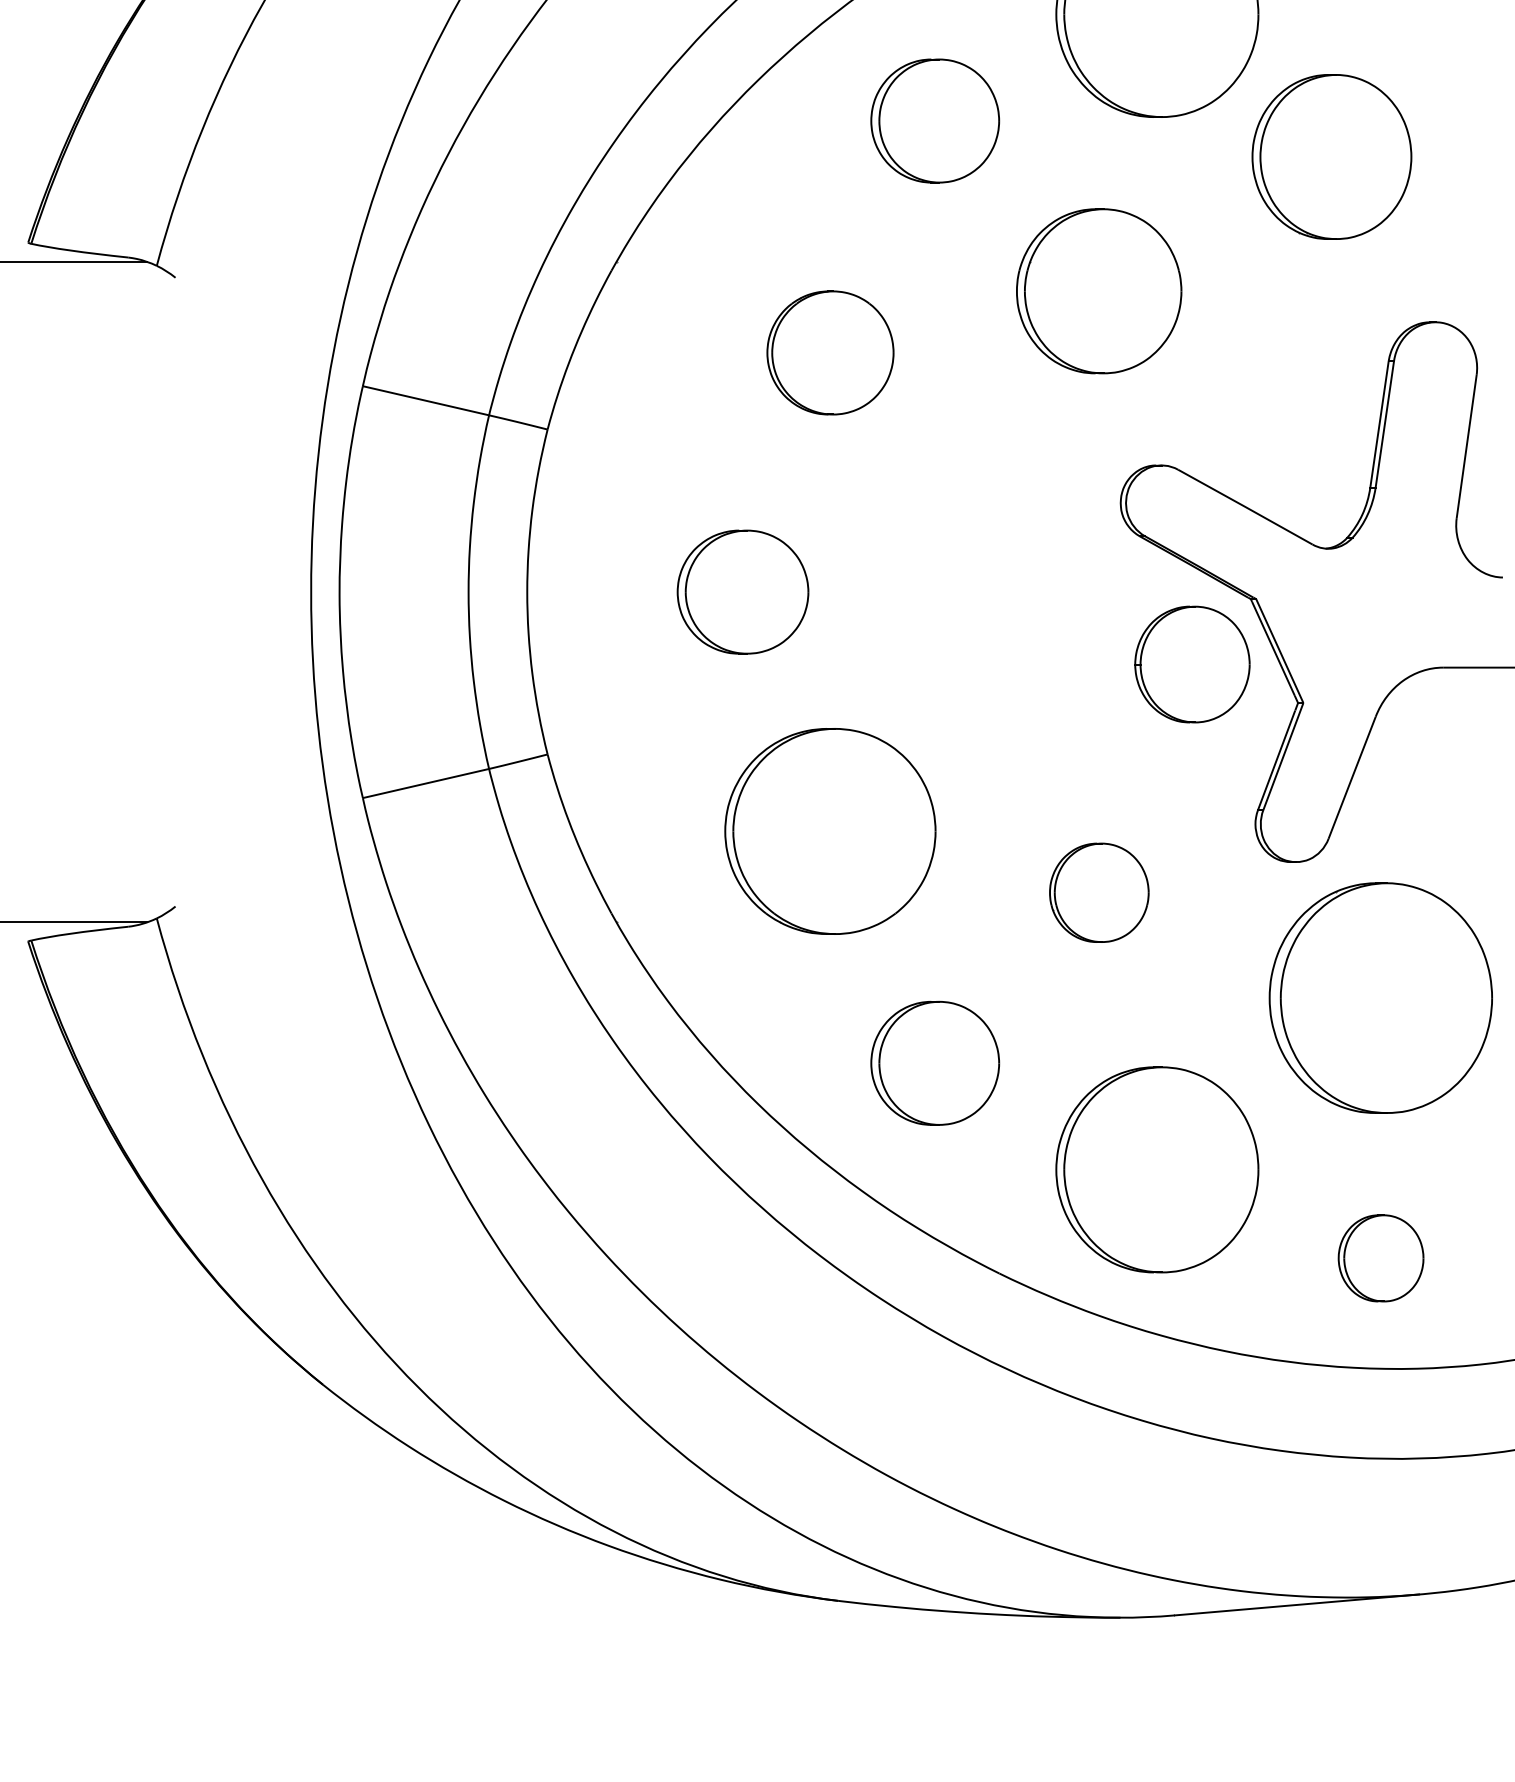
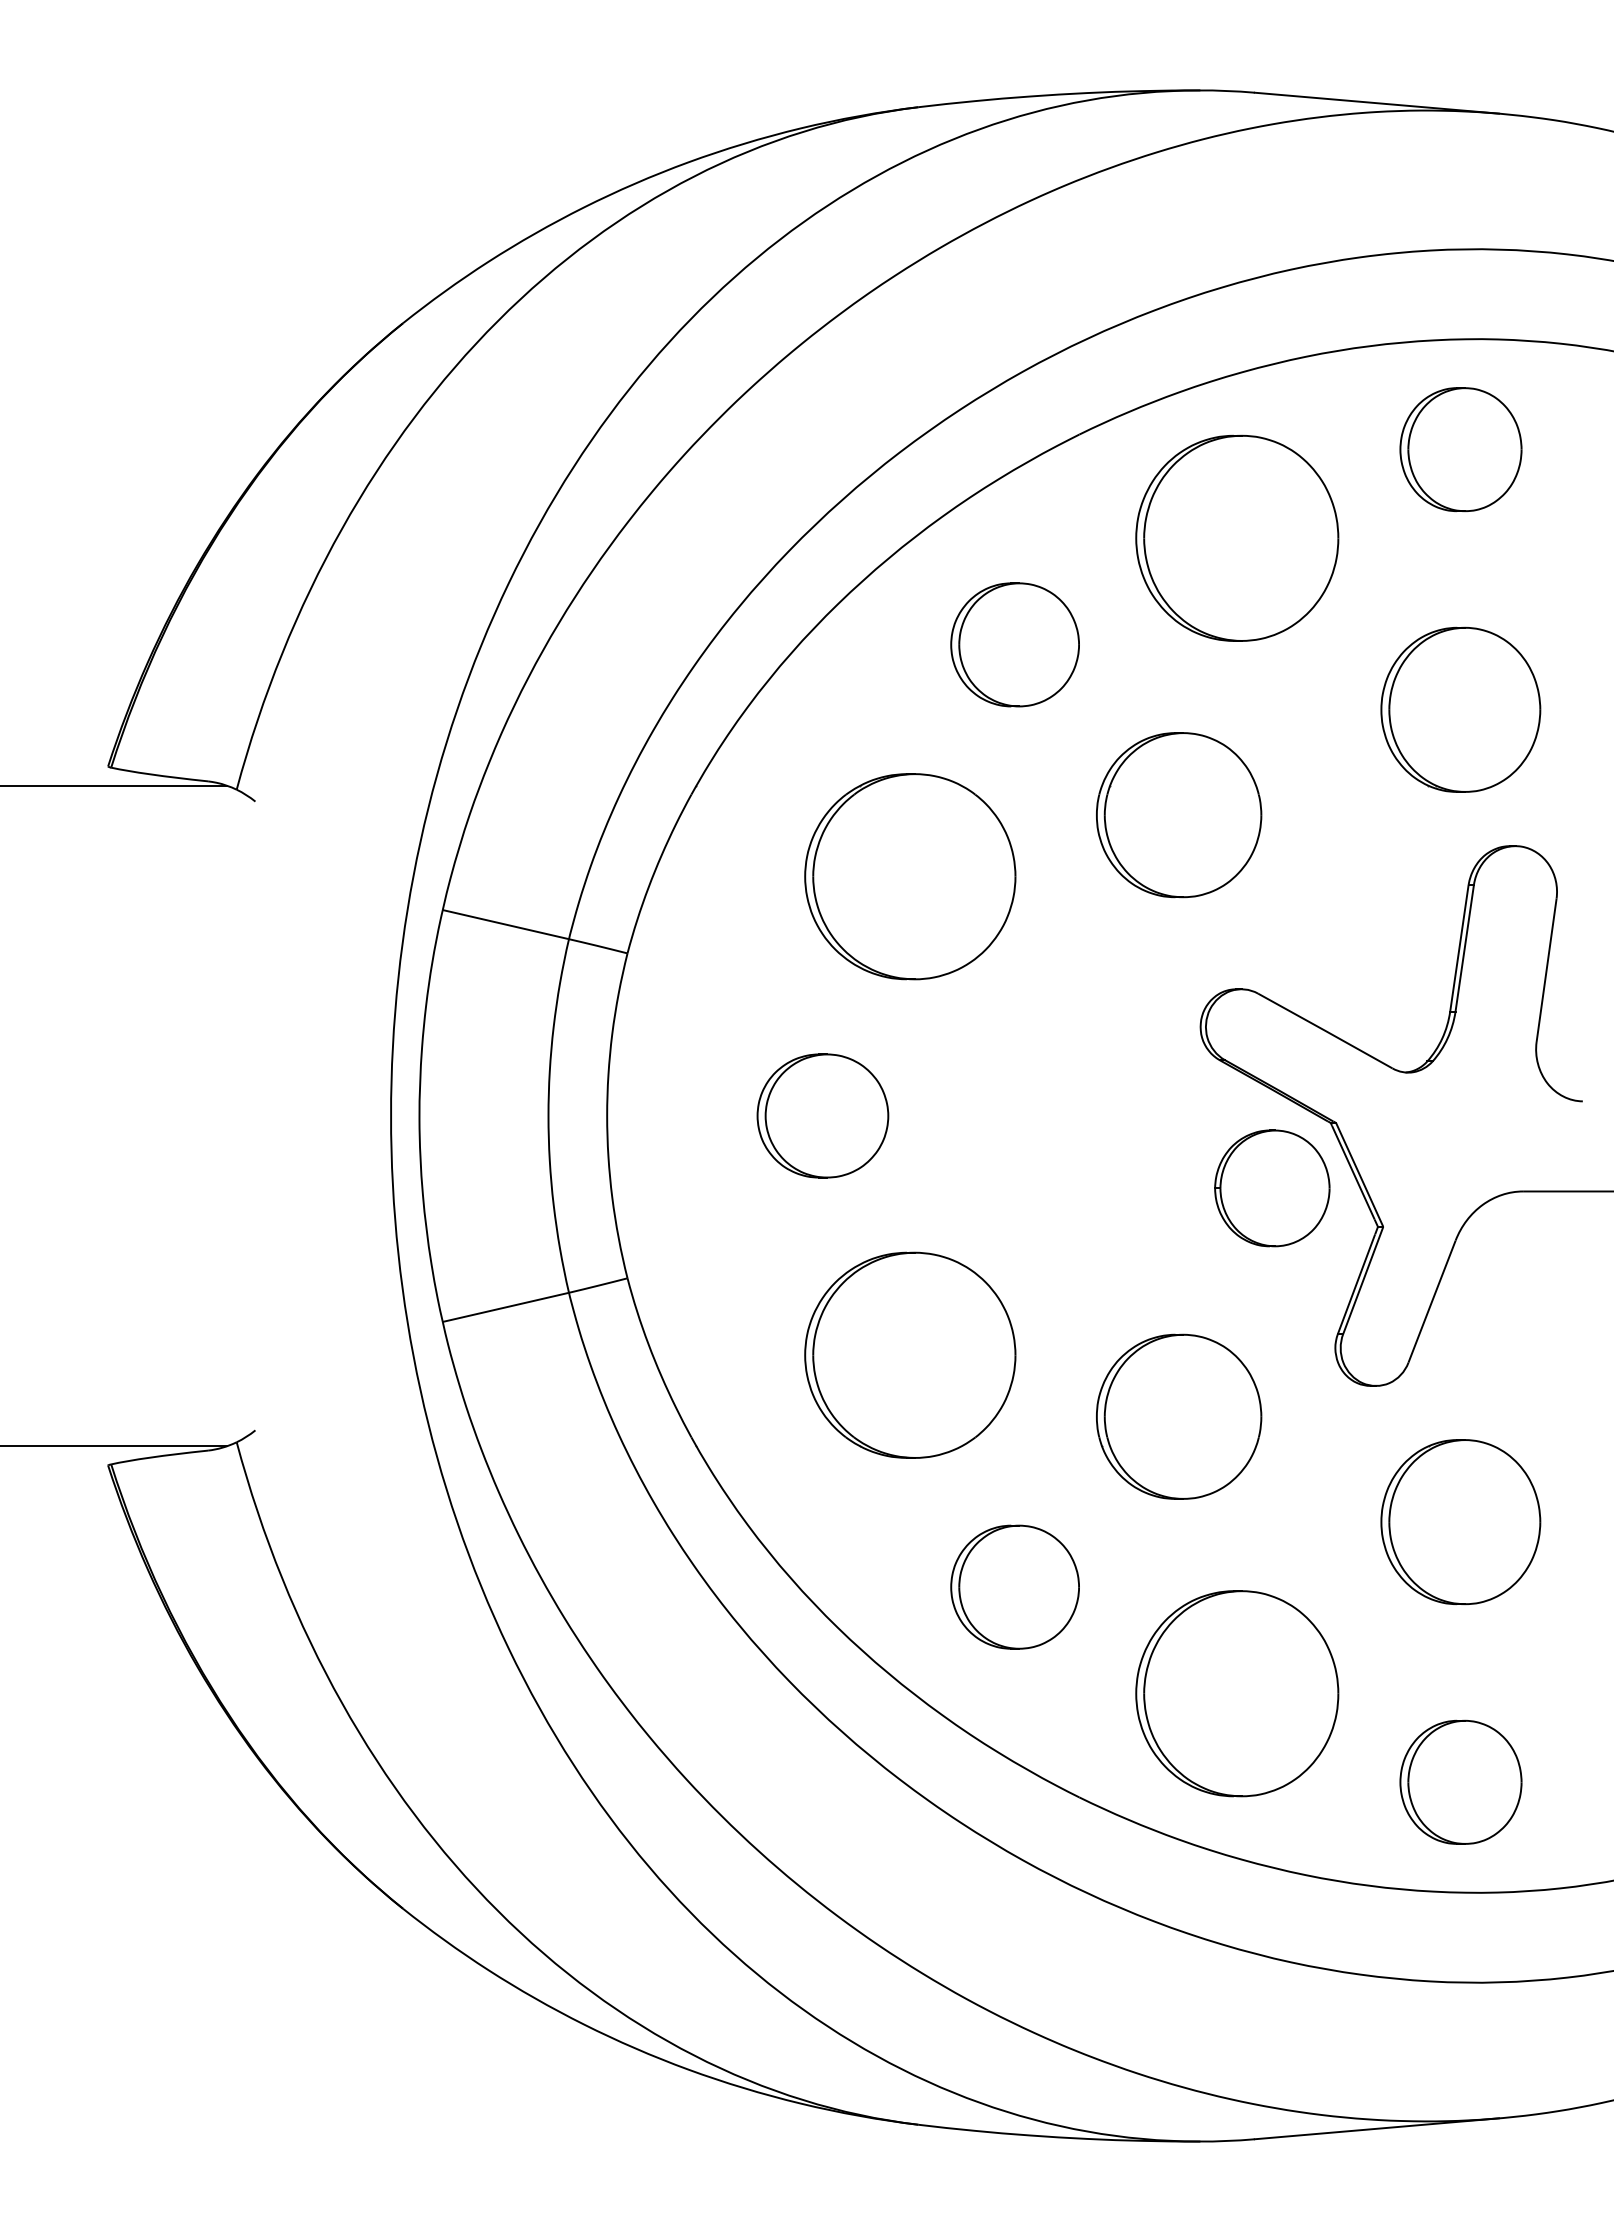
part: (1331, 156) -> (1460, 709), moved
part: (830, 352) -> (910, 876), size x1.67
part: (1099, 892) -> (1179, 1416), size x1.67
part: (1380, 998) -> (1460, 1522), size x0.71
part: (1380, 1257) -> (1460, 1781), size x1.43

